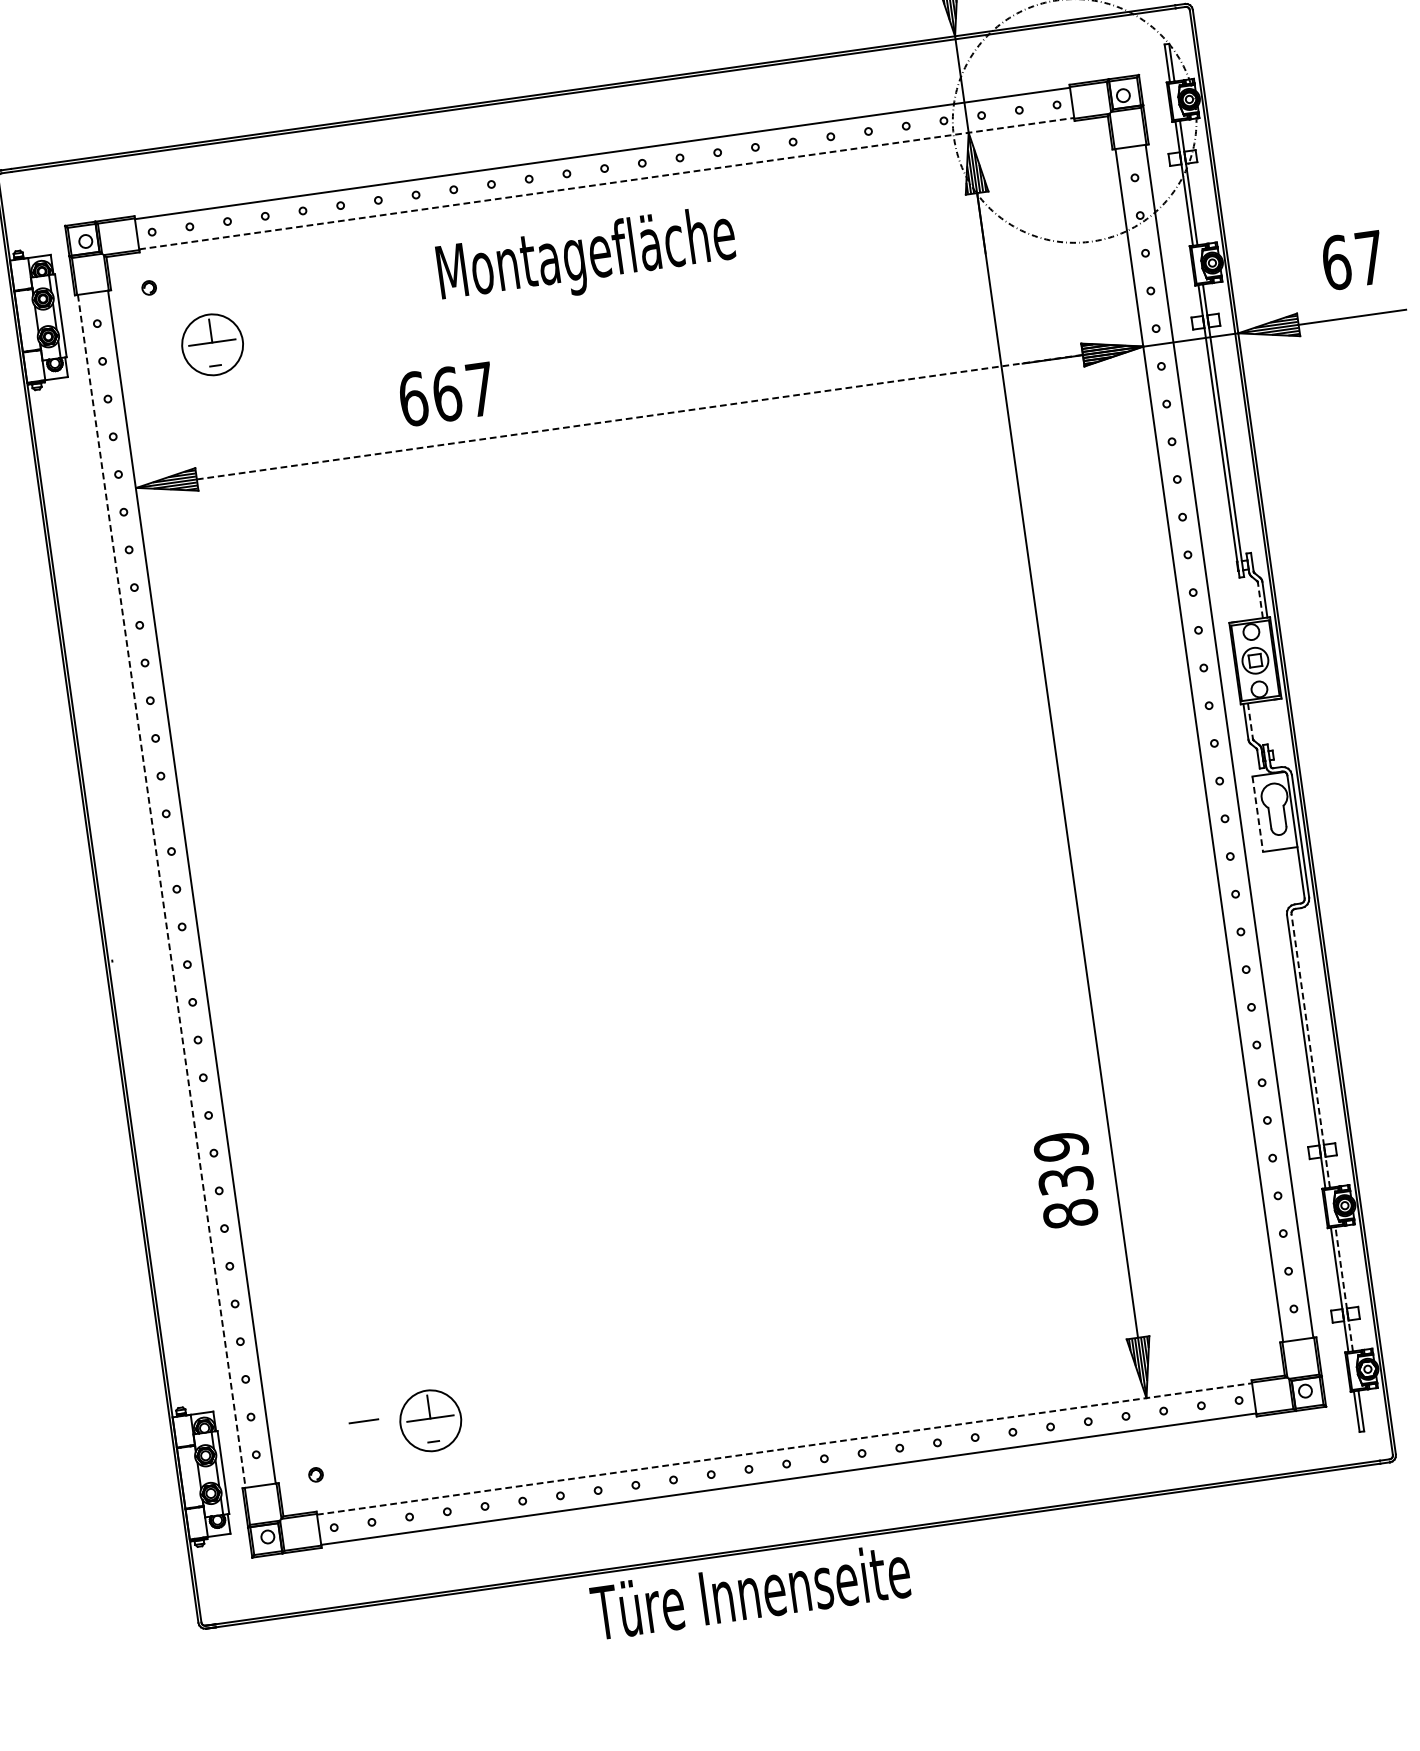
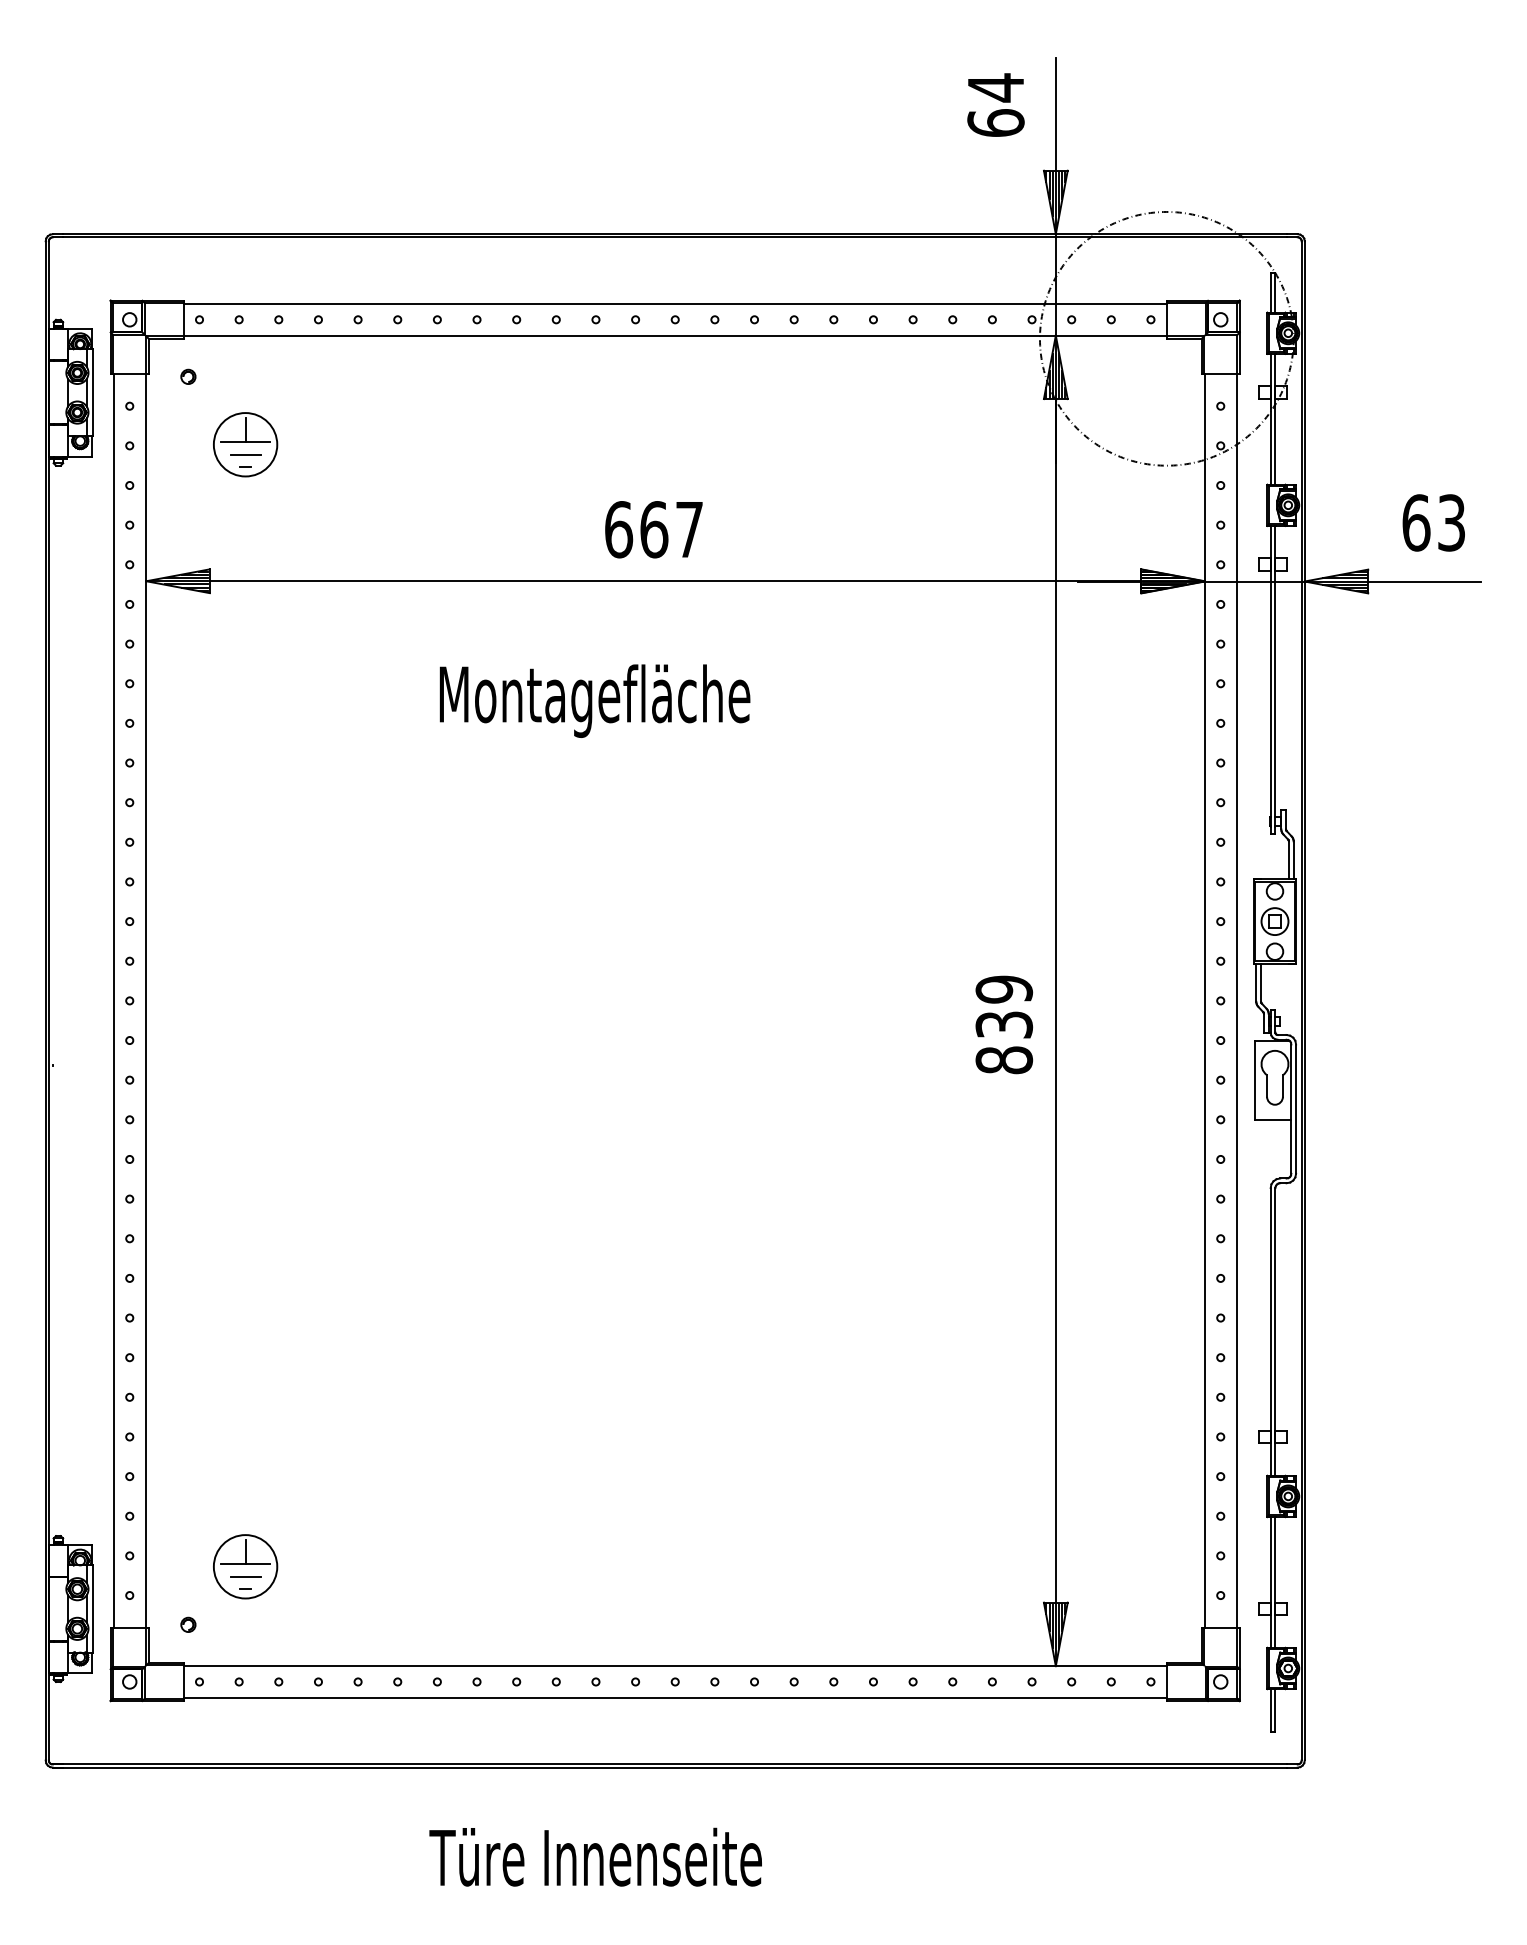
line: (606, 183) -> (675, 335), dashed -> solid
text: (1369, 257) -> (1451, 522), 67 -> 63
text: (586, 258) -> (594, 700), moved
line: (213, 354) -> (245, 454), added
text: (446, 394) -> (653, 529), moved
line: (639, 417) -> (675, 581), dashed -> solid
line: (1260, 600) -> (1288, 860), dashed -> solid
line: (1250, 721) -> (1261, 983), dashed -> solid
line: (1258, 814) -> (1255, 1080), dashed -> solid
line: (161, 891) -> (113, 1001), dashed -> solid
line: (1310, 1050) -> (1275, 1331), dashed -> solid
text: (1066, 1179) -> (1004, 1024), moved
line: (1344, 1288) -> (1275, 1581), dashed -> solid
part: (430, 1420) -> (245, 1566), moved
line: (784, 1449) -> (675, 1666), dashed -> solid
text: (750, 1590) -> (595, 1856), moved

